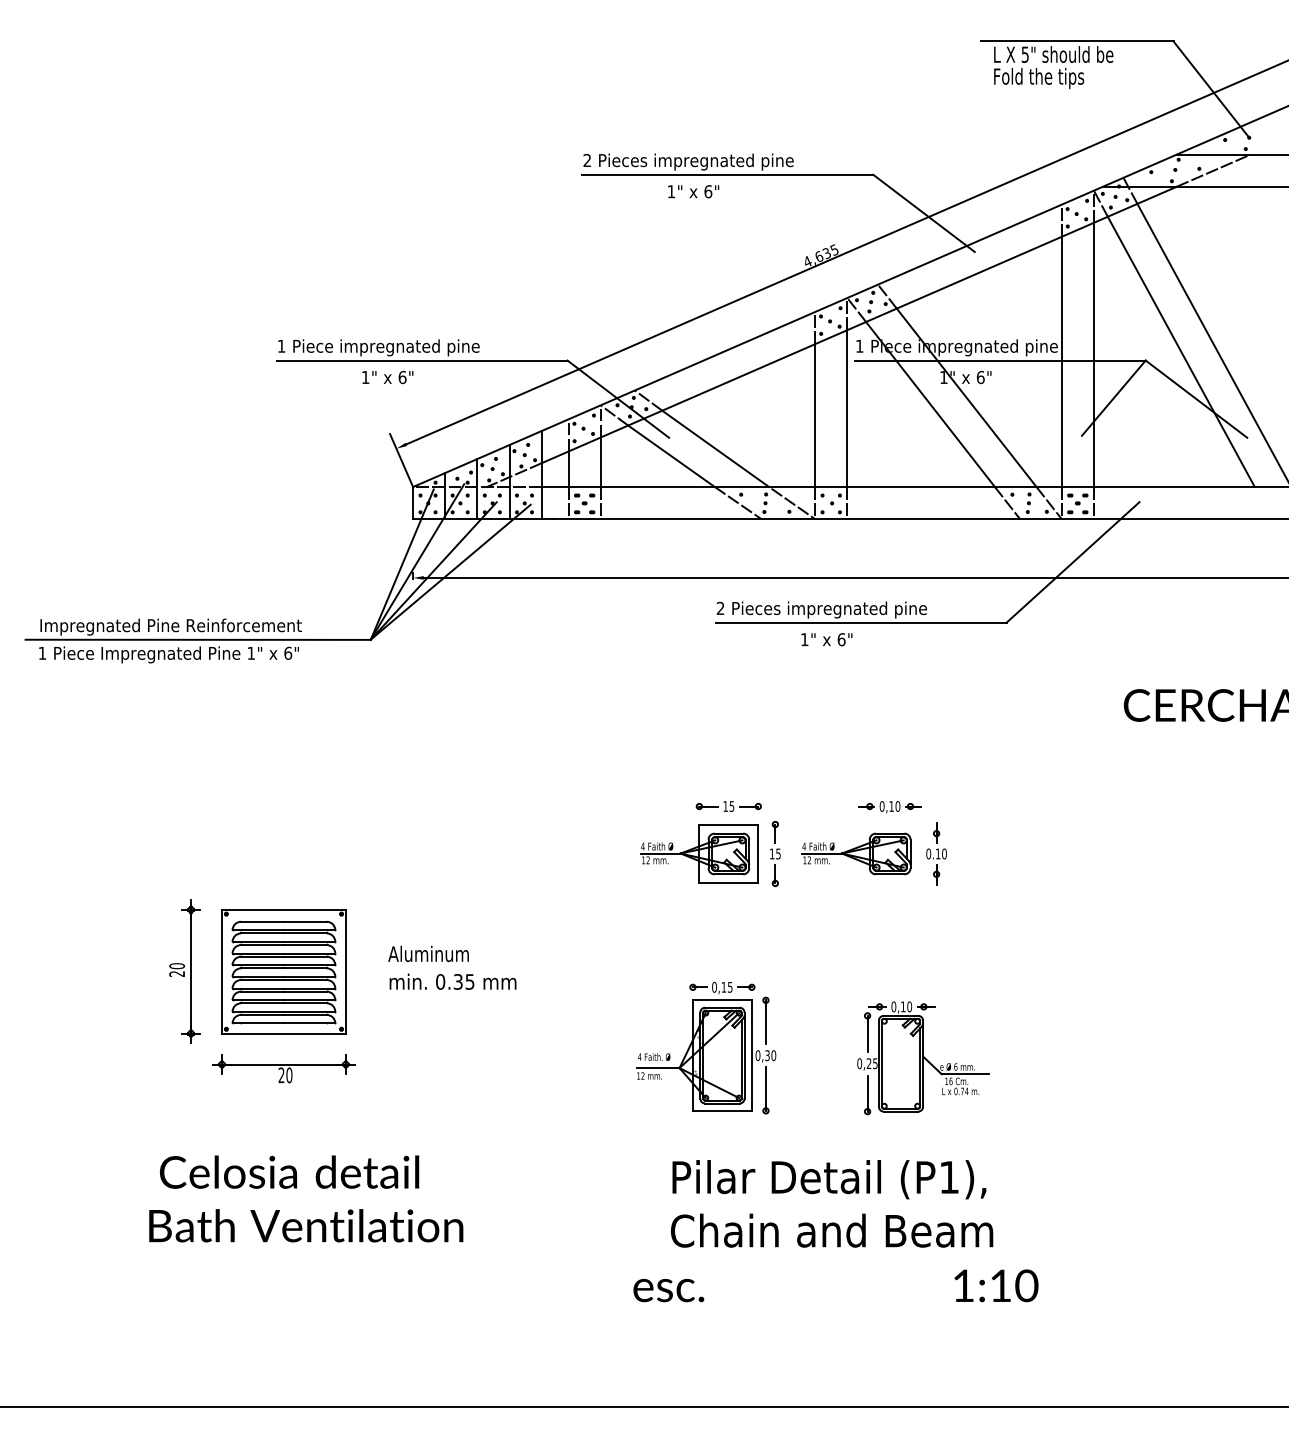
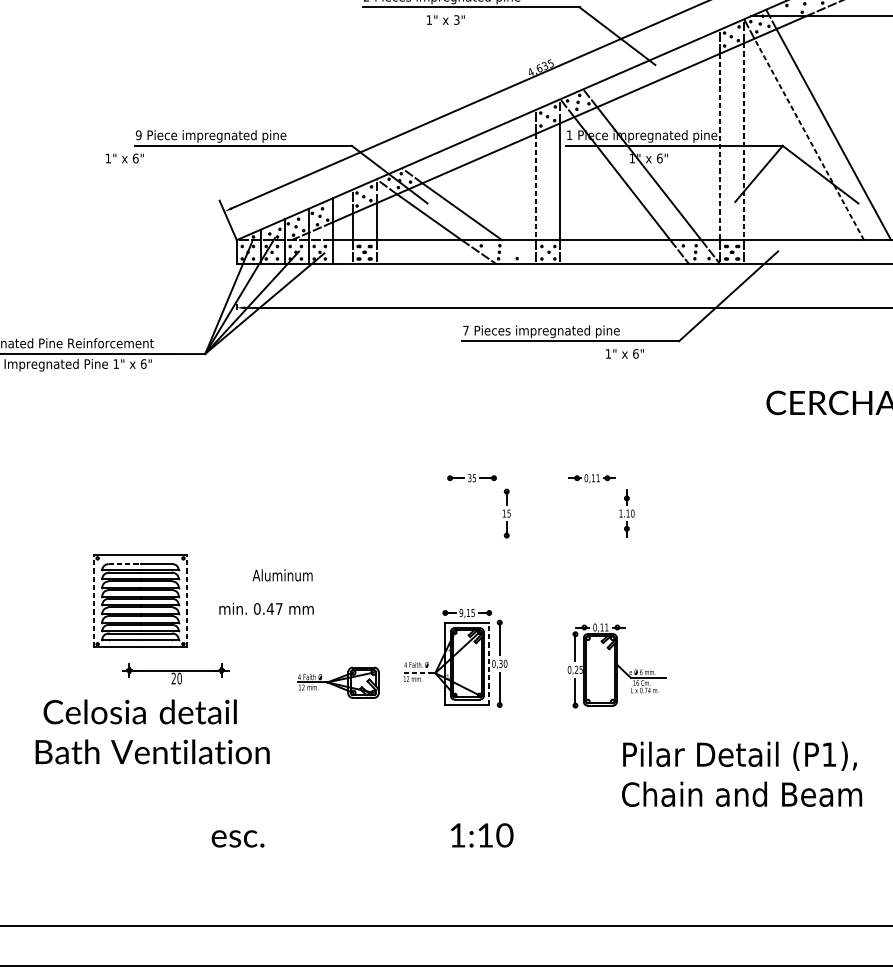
text: (708, 191) -> (456, 19), 6" -> 3"
text: (281, 345) -> (138, 134), 1 -> 9
line: (1181, 351) -> (809, 139), solid -> dashed
line: (1093, 355) -> (743, 142), solid -> dashed
line: (1061, 362) -> (719, 147), solid -> dashed
text: (387, 377) -> (124, 158), moved
line: (815, 416) -> (536, 187), solid -> dashed
line: (793, 503) -> (520, 252), removed
text: (720, 607) -> (465, 329), 2 -> 7
text: (826, 639) -> (624, 353), moved
text: (725, 806) -> (469, 478), 15 -> 35
text: (897, 806) -> (597, 478), 0,10 -> 0,11
part: (699, 853) -> (450, 513), removed
part: (856, 853) -> (338, 682), moved
text: (928, 853) -> (620, 513), 0.10 -> 1.10
line: (263, 921) -> (125, 563), solid -> dashed
text: (428, 953) -> (282, 575), moved
part: (184, 971) -> (66, 601), removed
line: (222, 971) -> (94, 601), solid -> dashed
line: (345, 971) -> (186, 601), solid -> dashed
text: (463, 981) -> (274, 608), 0.35 -> 0.47
text: (714, 987) -> (461, 613), 0,15 -> 9,15
text: (909, 1006) -> (606, 627), 0,10 -> 0,11
line: (751, 1055) -> (488, 663), solid -> dashed
part: (283, 1068) -> (175, 673), moved
line: (658, 1068) -> (419, 673), solid -> dashed
text: (306, 1198) -> (152, 731), moved
text: (832, 1203) -> (742, 774), moved
text: (835, 1285) -> (362, 835), moved

